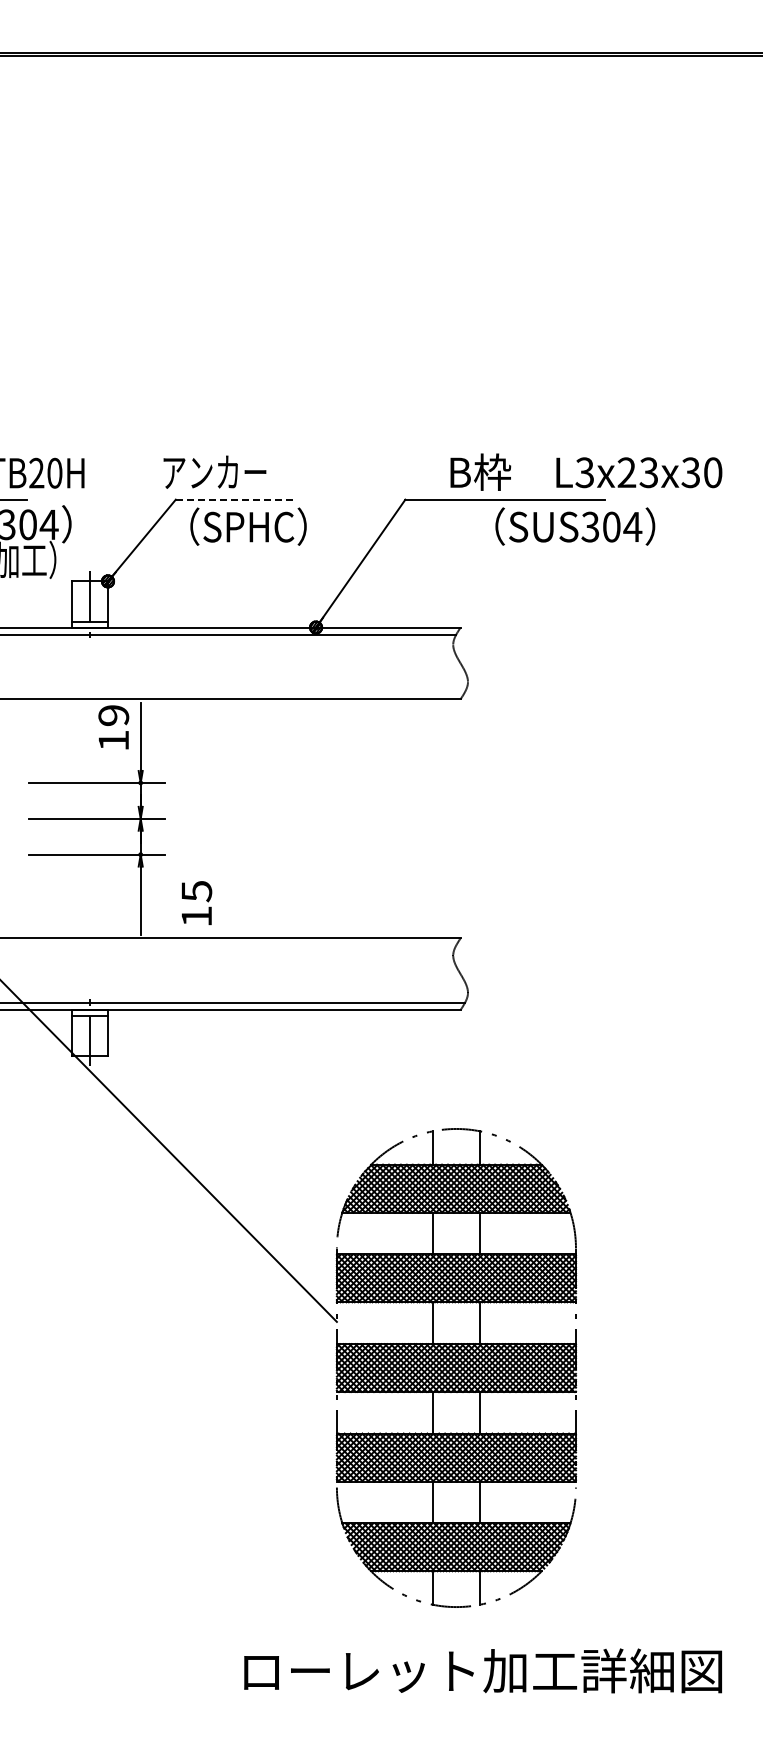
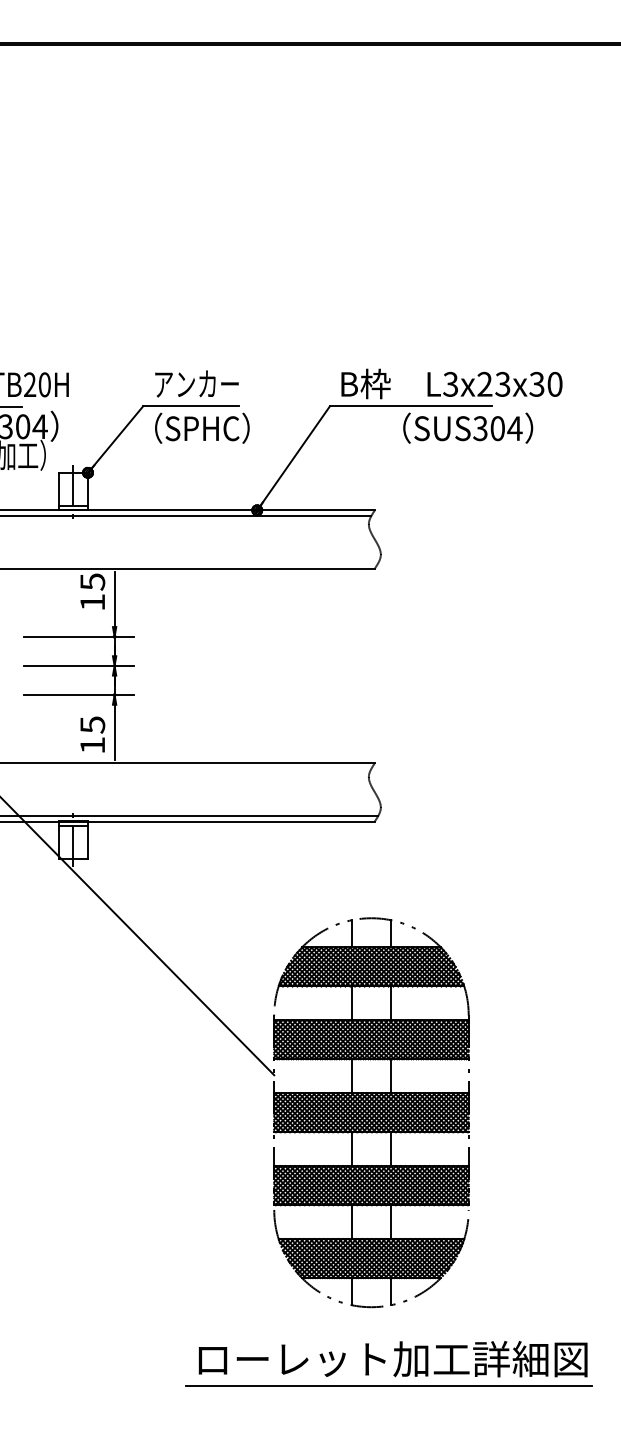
text: (214, 471) -> (196, 383), moved
text: (586, 471) -> (452, 383), moved
line: (234, 499) -> (190, 406), dashed -> solid
text: (113, 715) -> (92, 581), 19 -> 15
text: (197, 903) -> (93, 734), moved
line: (477, 1704) -> (388, 1386), added

